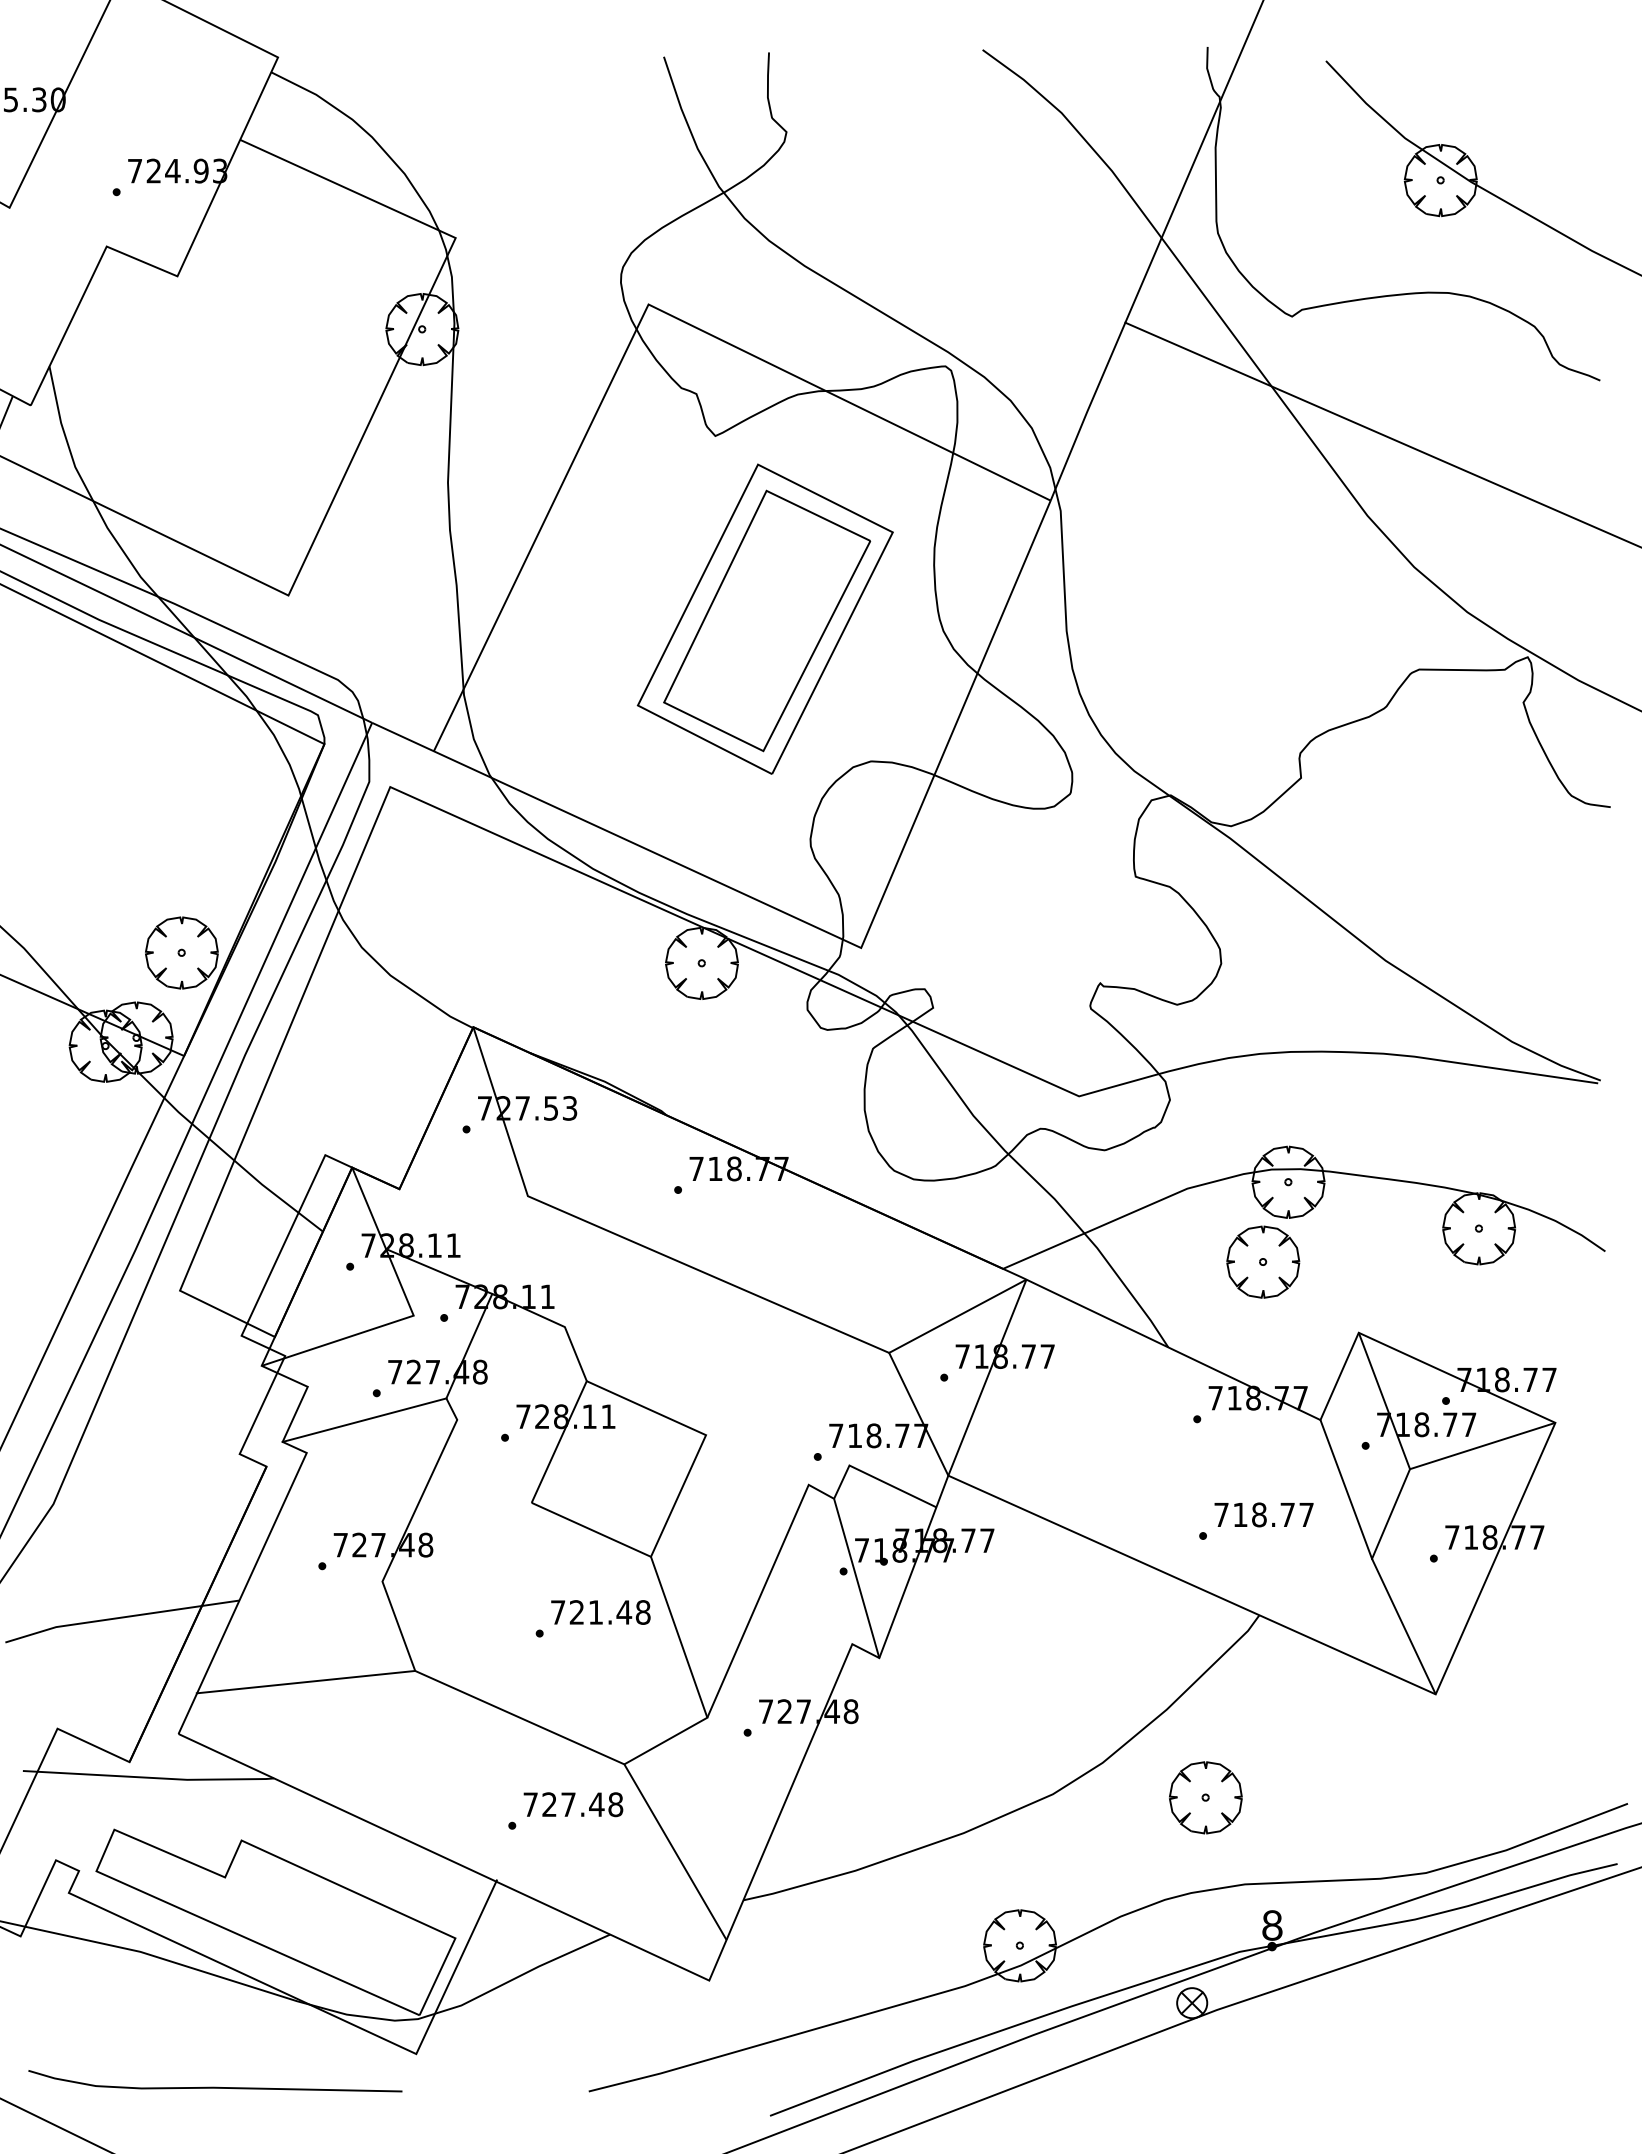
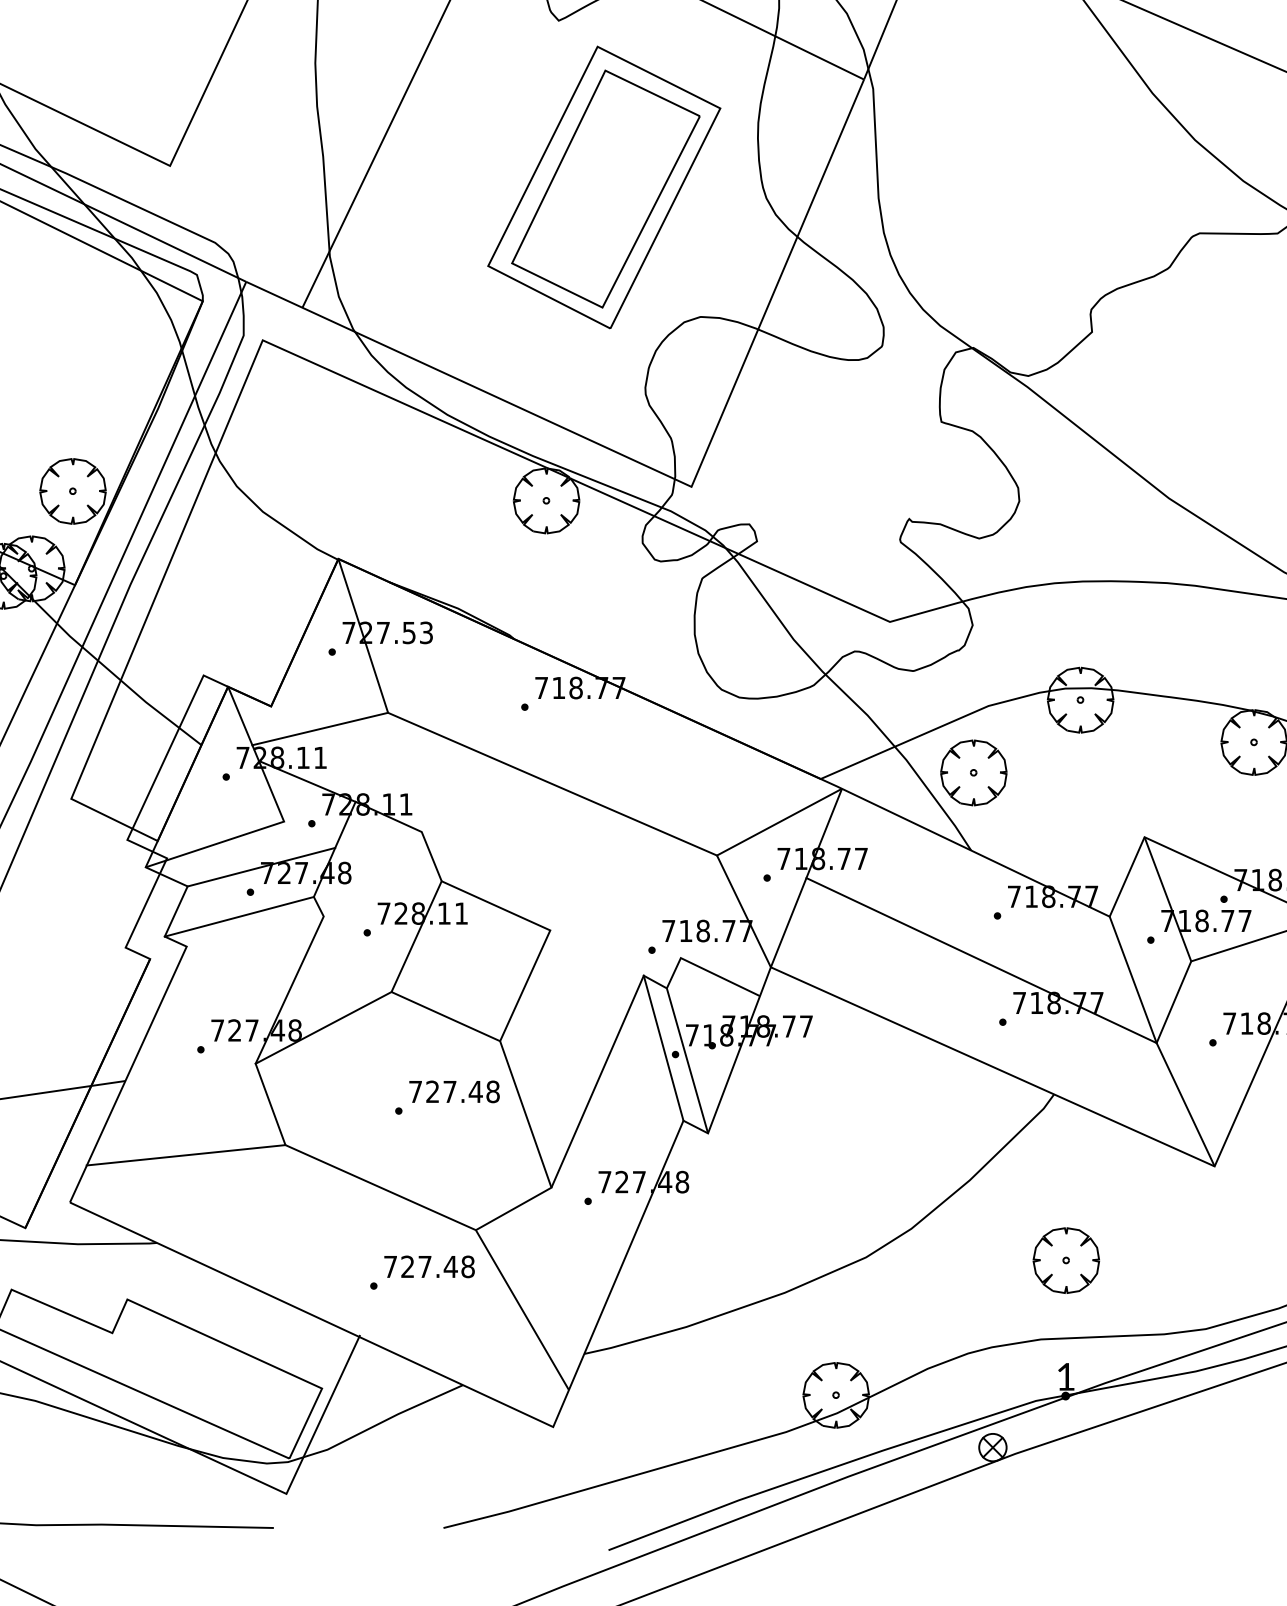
line: (452, 1213) -> (319, 728), added
part: (1263, 1261) -> (974, 772), moved
line: (388, 1365) -> (261, 866), added
line: (1179, 1467) -> (981, 959), added
line: (456, 1541) -> (323, 1027), added
line: (830, 1564) -> (663, 1048), added
text: (595, 1612) -> (449, 1091), 721.48 -> 727.48
part: (1205, 1797) -> (1066, 1260), moved
text: (1272, 1925) -> (1066, 1376), 8 -> 1

